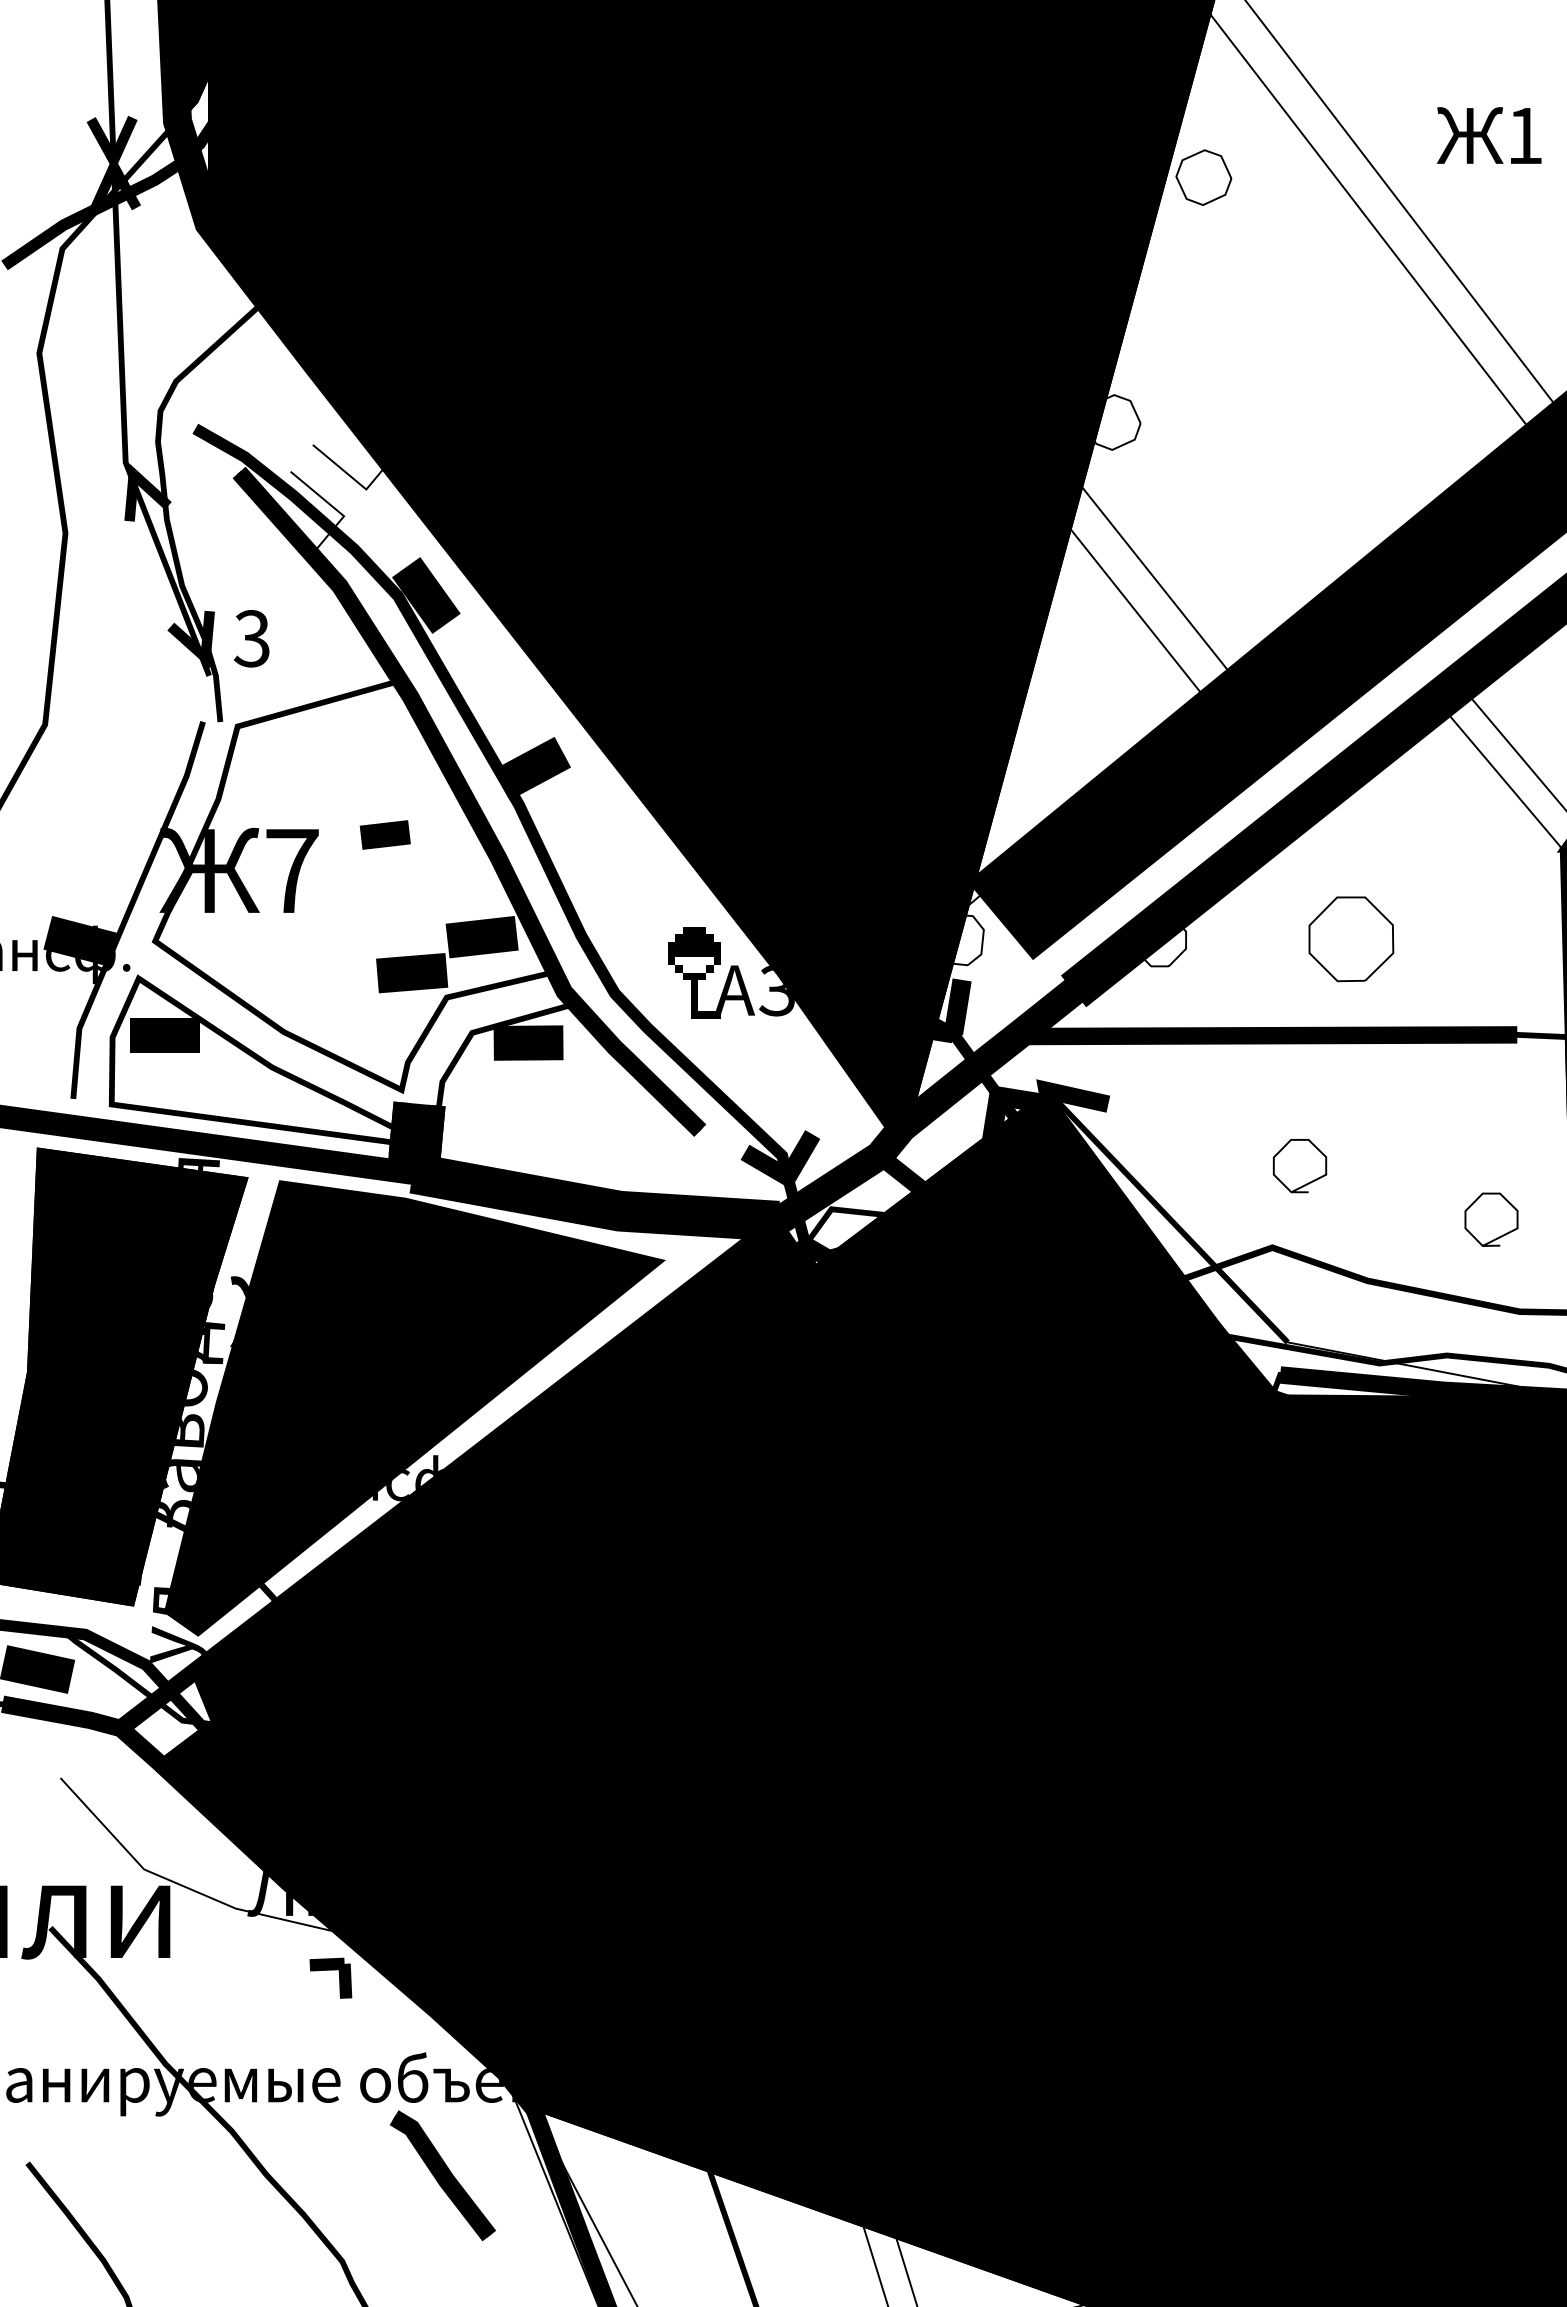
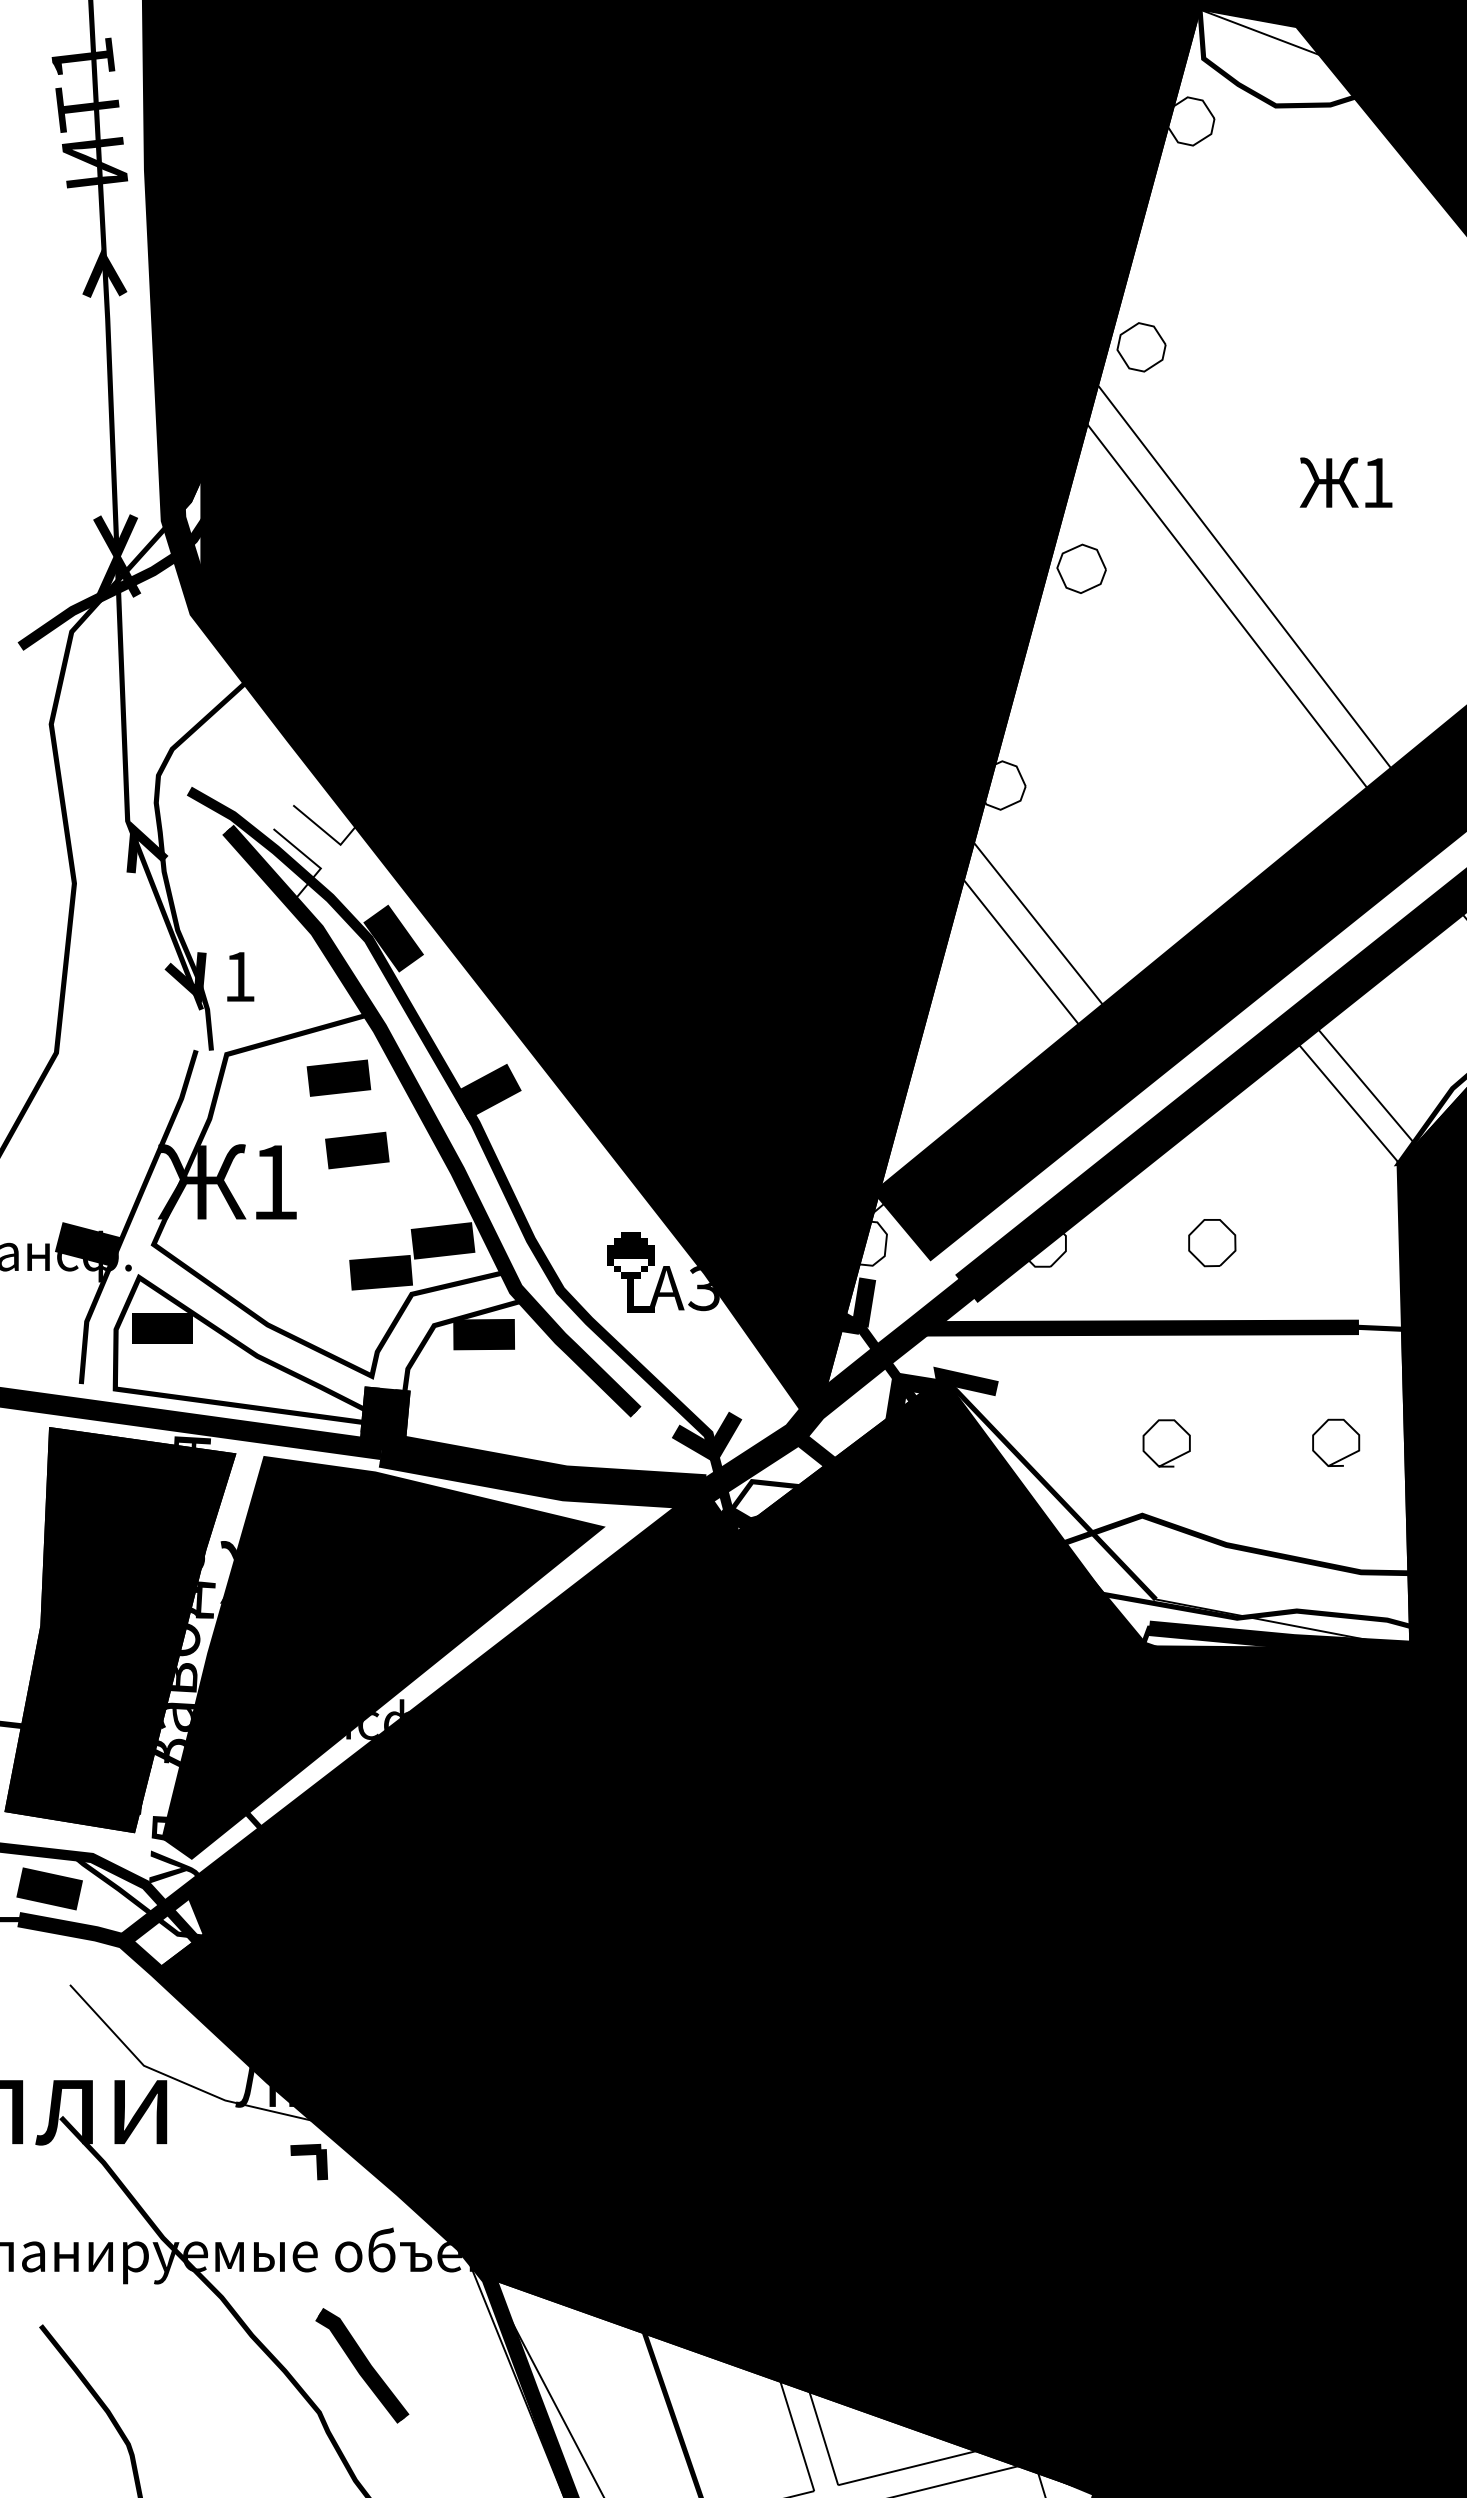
text: (1488, 135) -> (1345, 482), moved
text: (250, 638) -> (238, 976), 3 -> 1
part: (363, 752) -> (338, 1077), added
part: (385, 834) -> (357, 1150), size x1.43
text: (292, 871) -> (275, 1182), 7 -> 1
part: (1351, 940) -> (1212, 1243), size x0.62
curve: (1499, 1236) -> (1343, 1457), moved
part: (443, 2175) -> (362, 2365), moved

